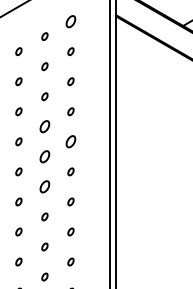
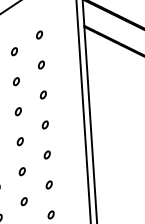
part: (70, 21) -> (39, 34), size x0.62
part: (44, 126) -> (19, 141), size x0.62
part: (70, 141) -> (46, 154), size x0.62
part: (44, 156) -> (21, 171), size x0.62
part: (44, 186) -> (23, 201), size x0.62

